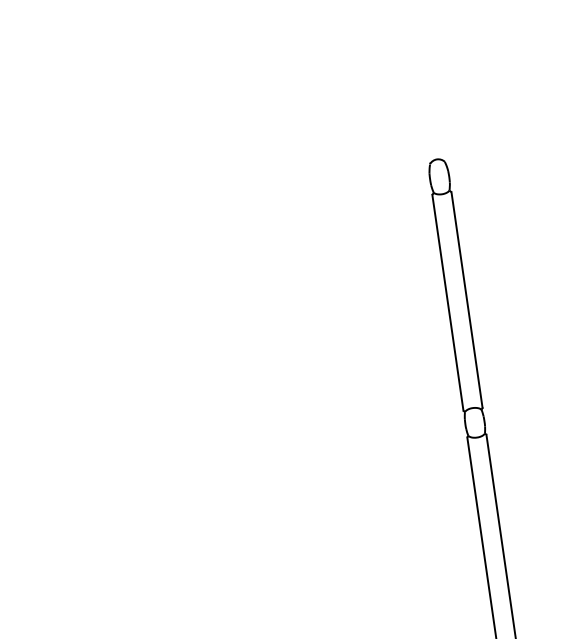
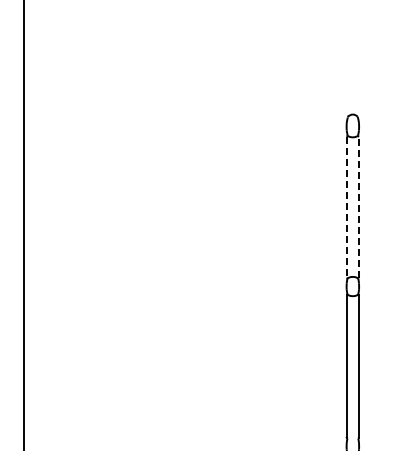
line: (467, 300) -> (359, 207), solid -> dashed
line: (447, 303) -> (346, 207), solid -> dashed

